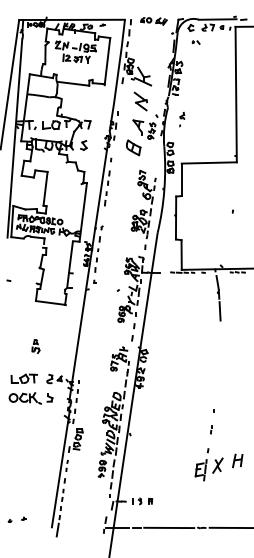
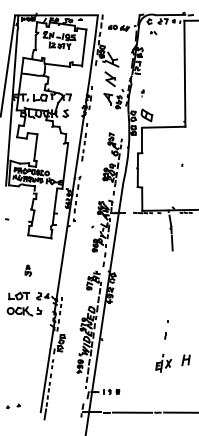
part: (153, 21) -> (118, 28), moved
part: (182, 119) -> (142, 93), size x0.6
part: (133, 147) -> (146, 115), moved
part: (208, 464) -> (163, 363), size x0.7

